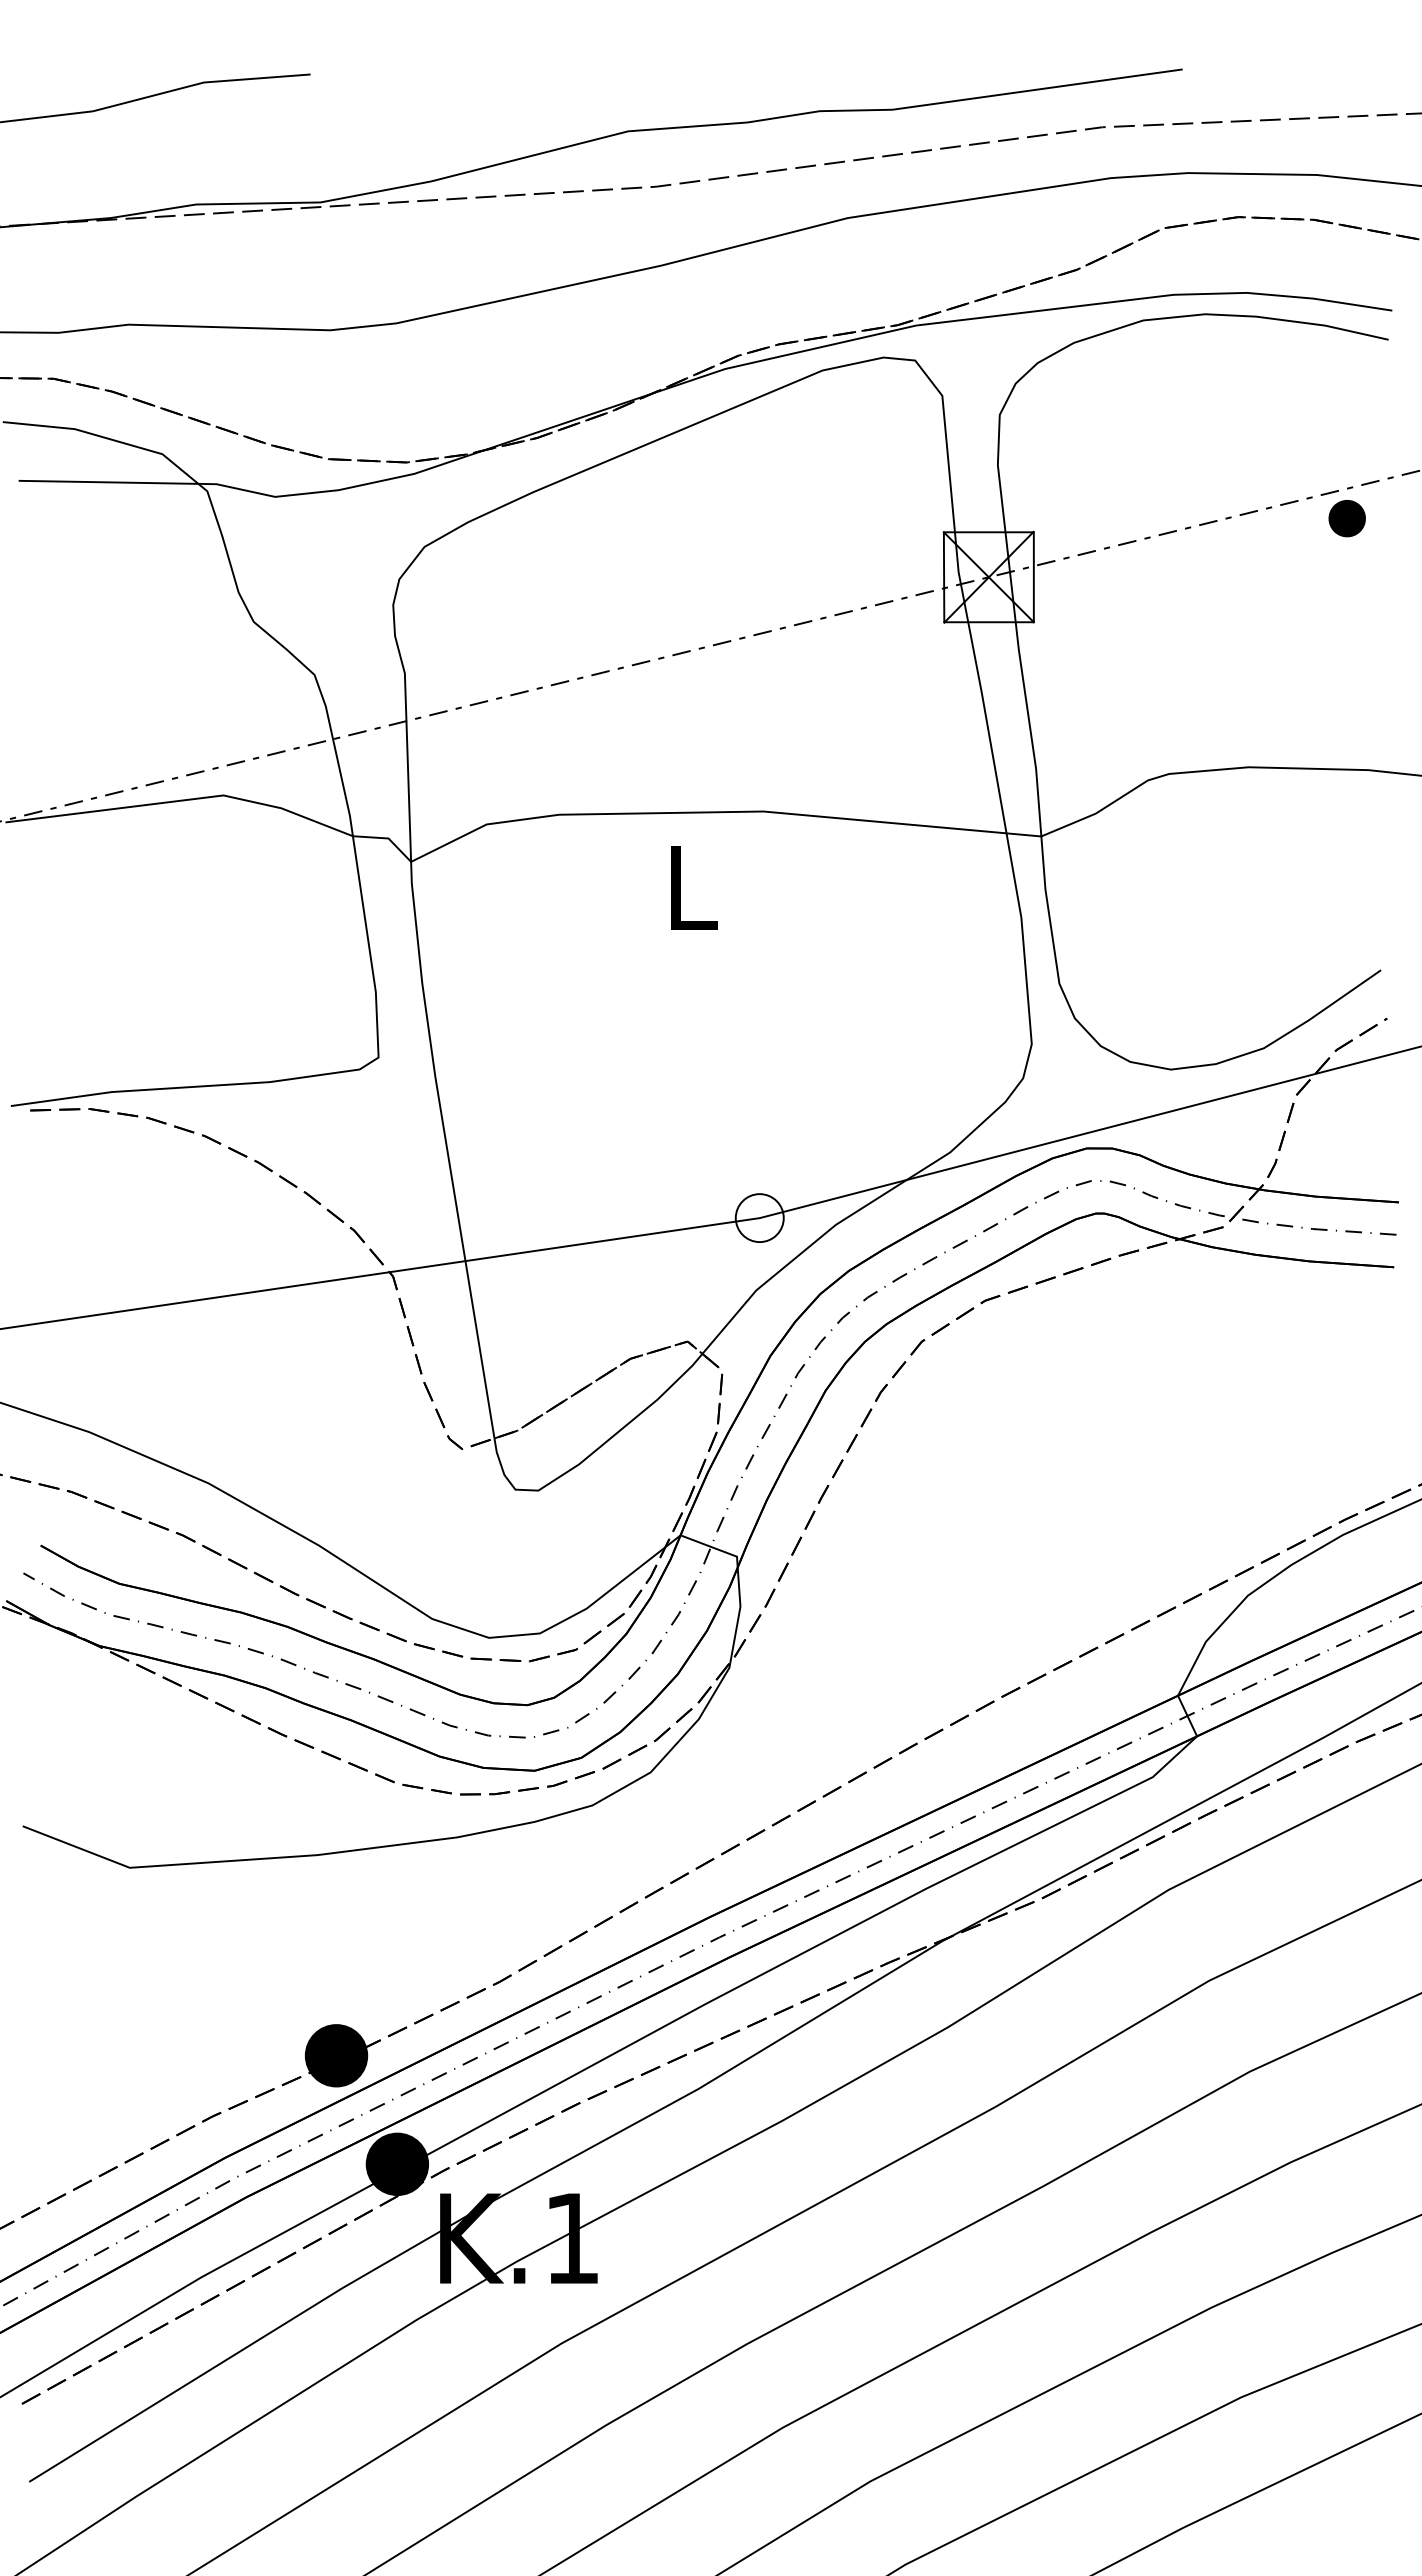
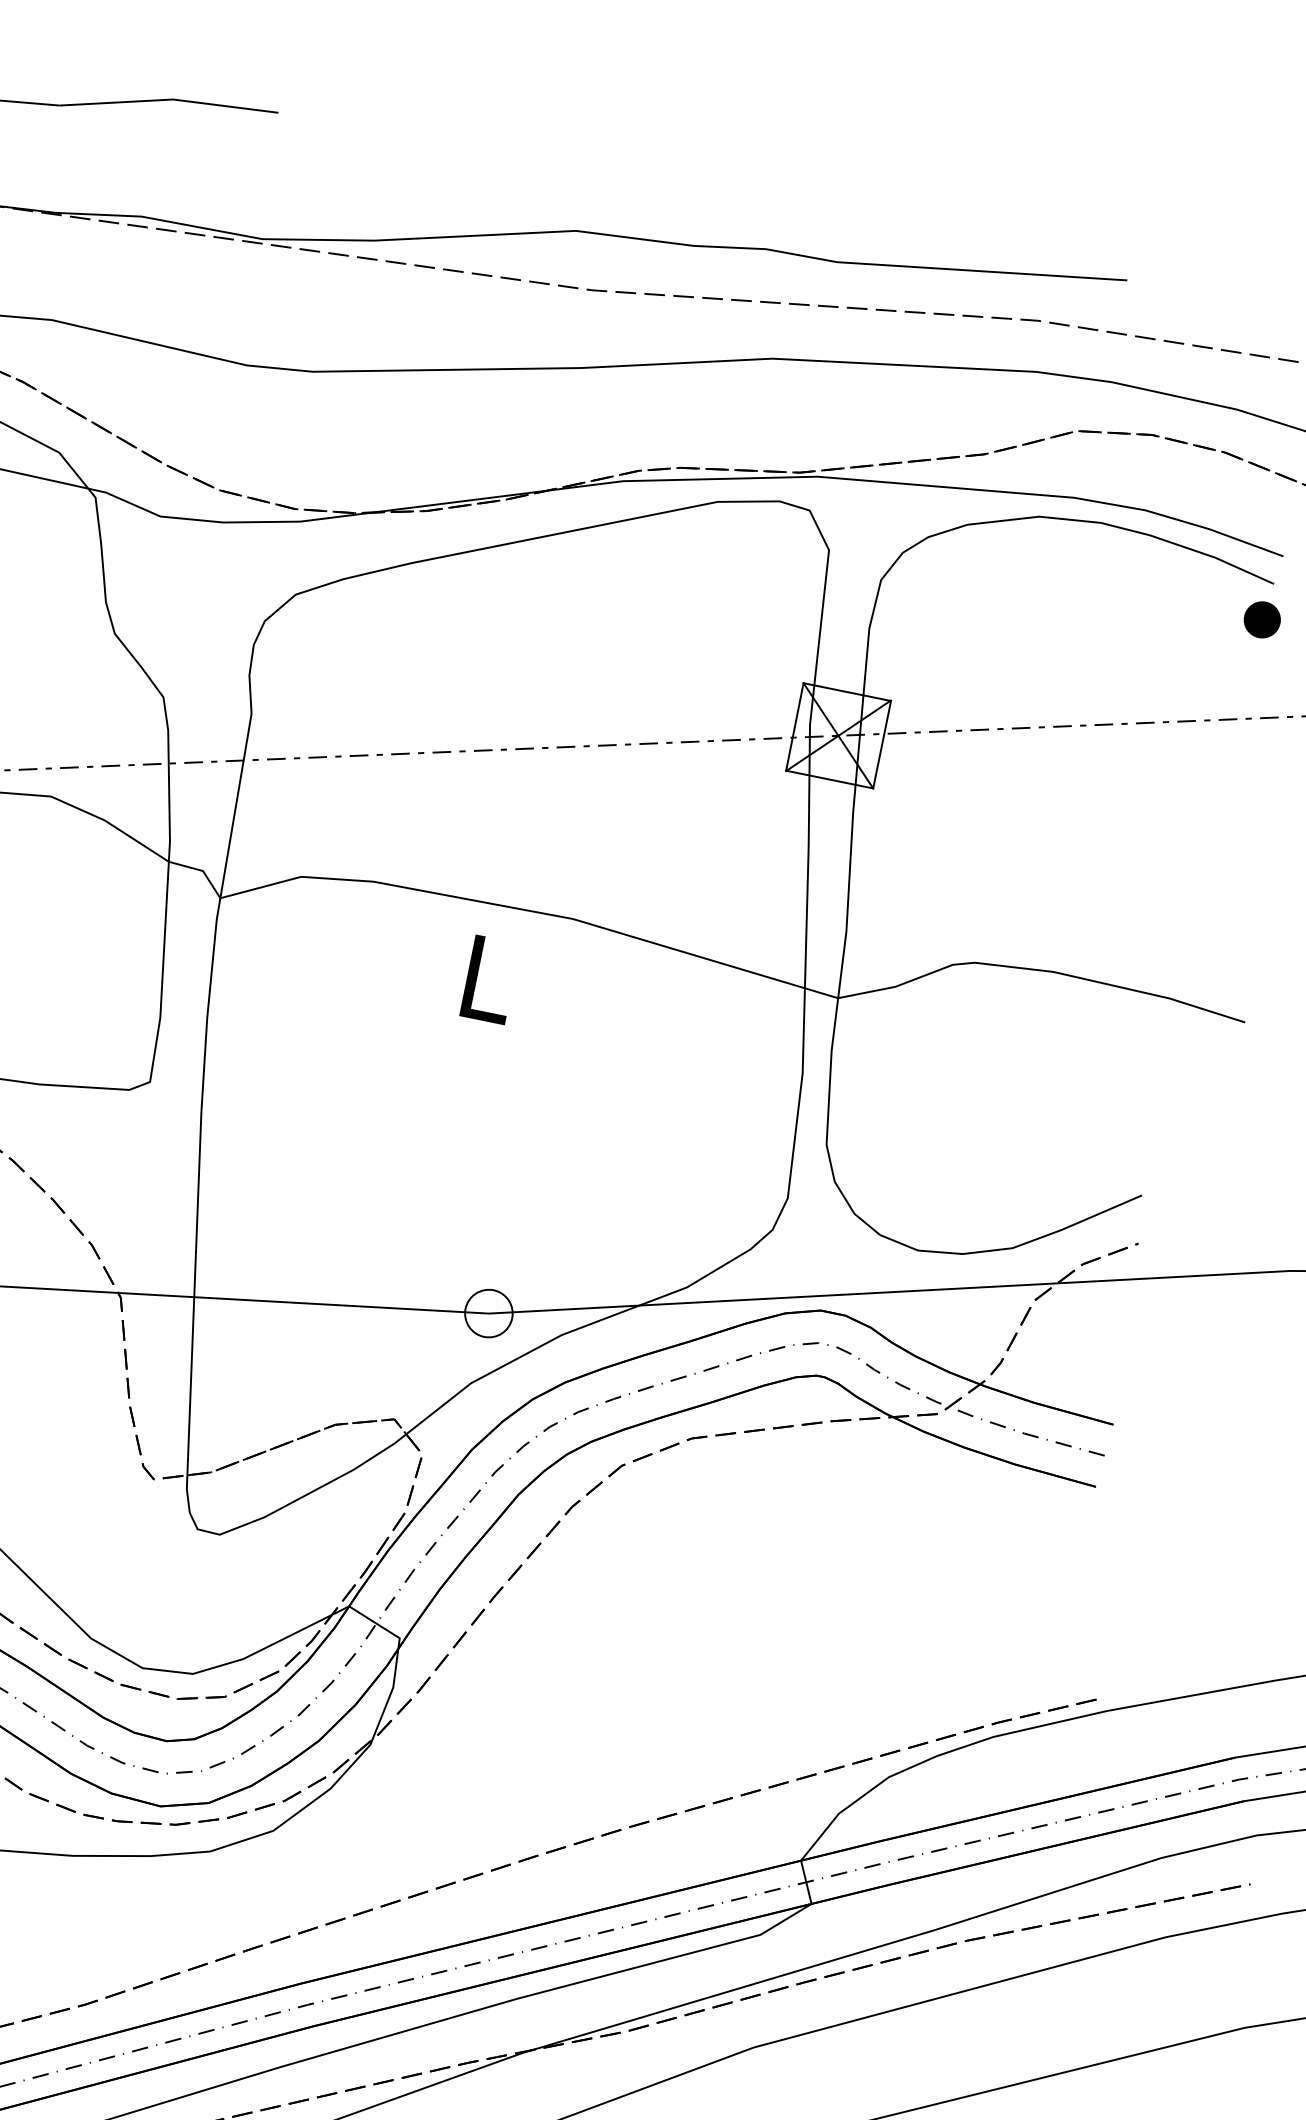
part: (1346, 518) -> (1261, 619), moved

